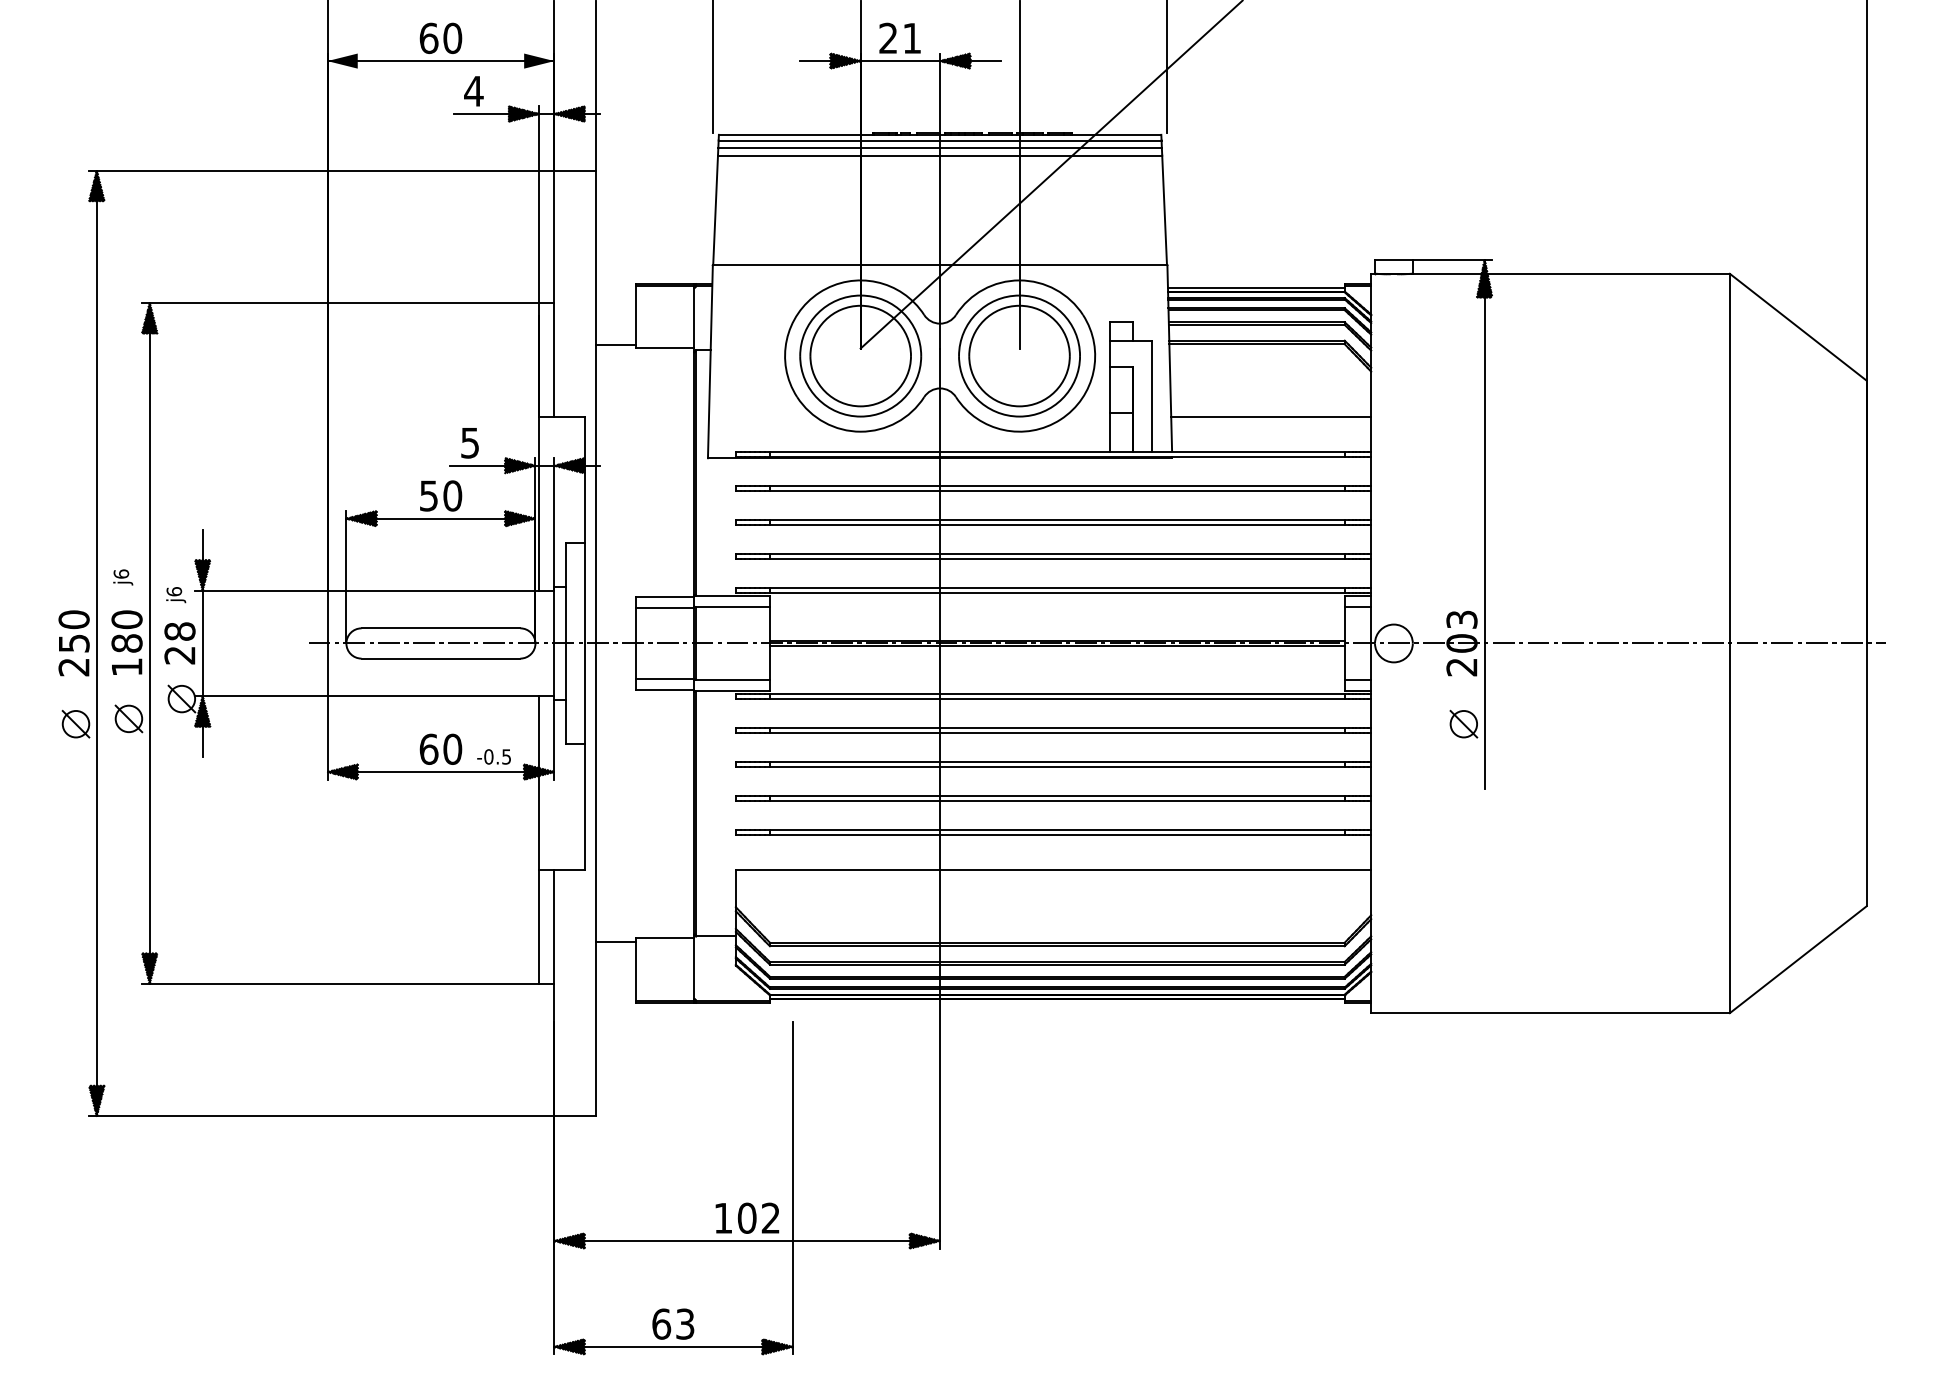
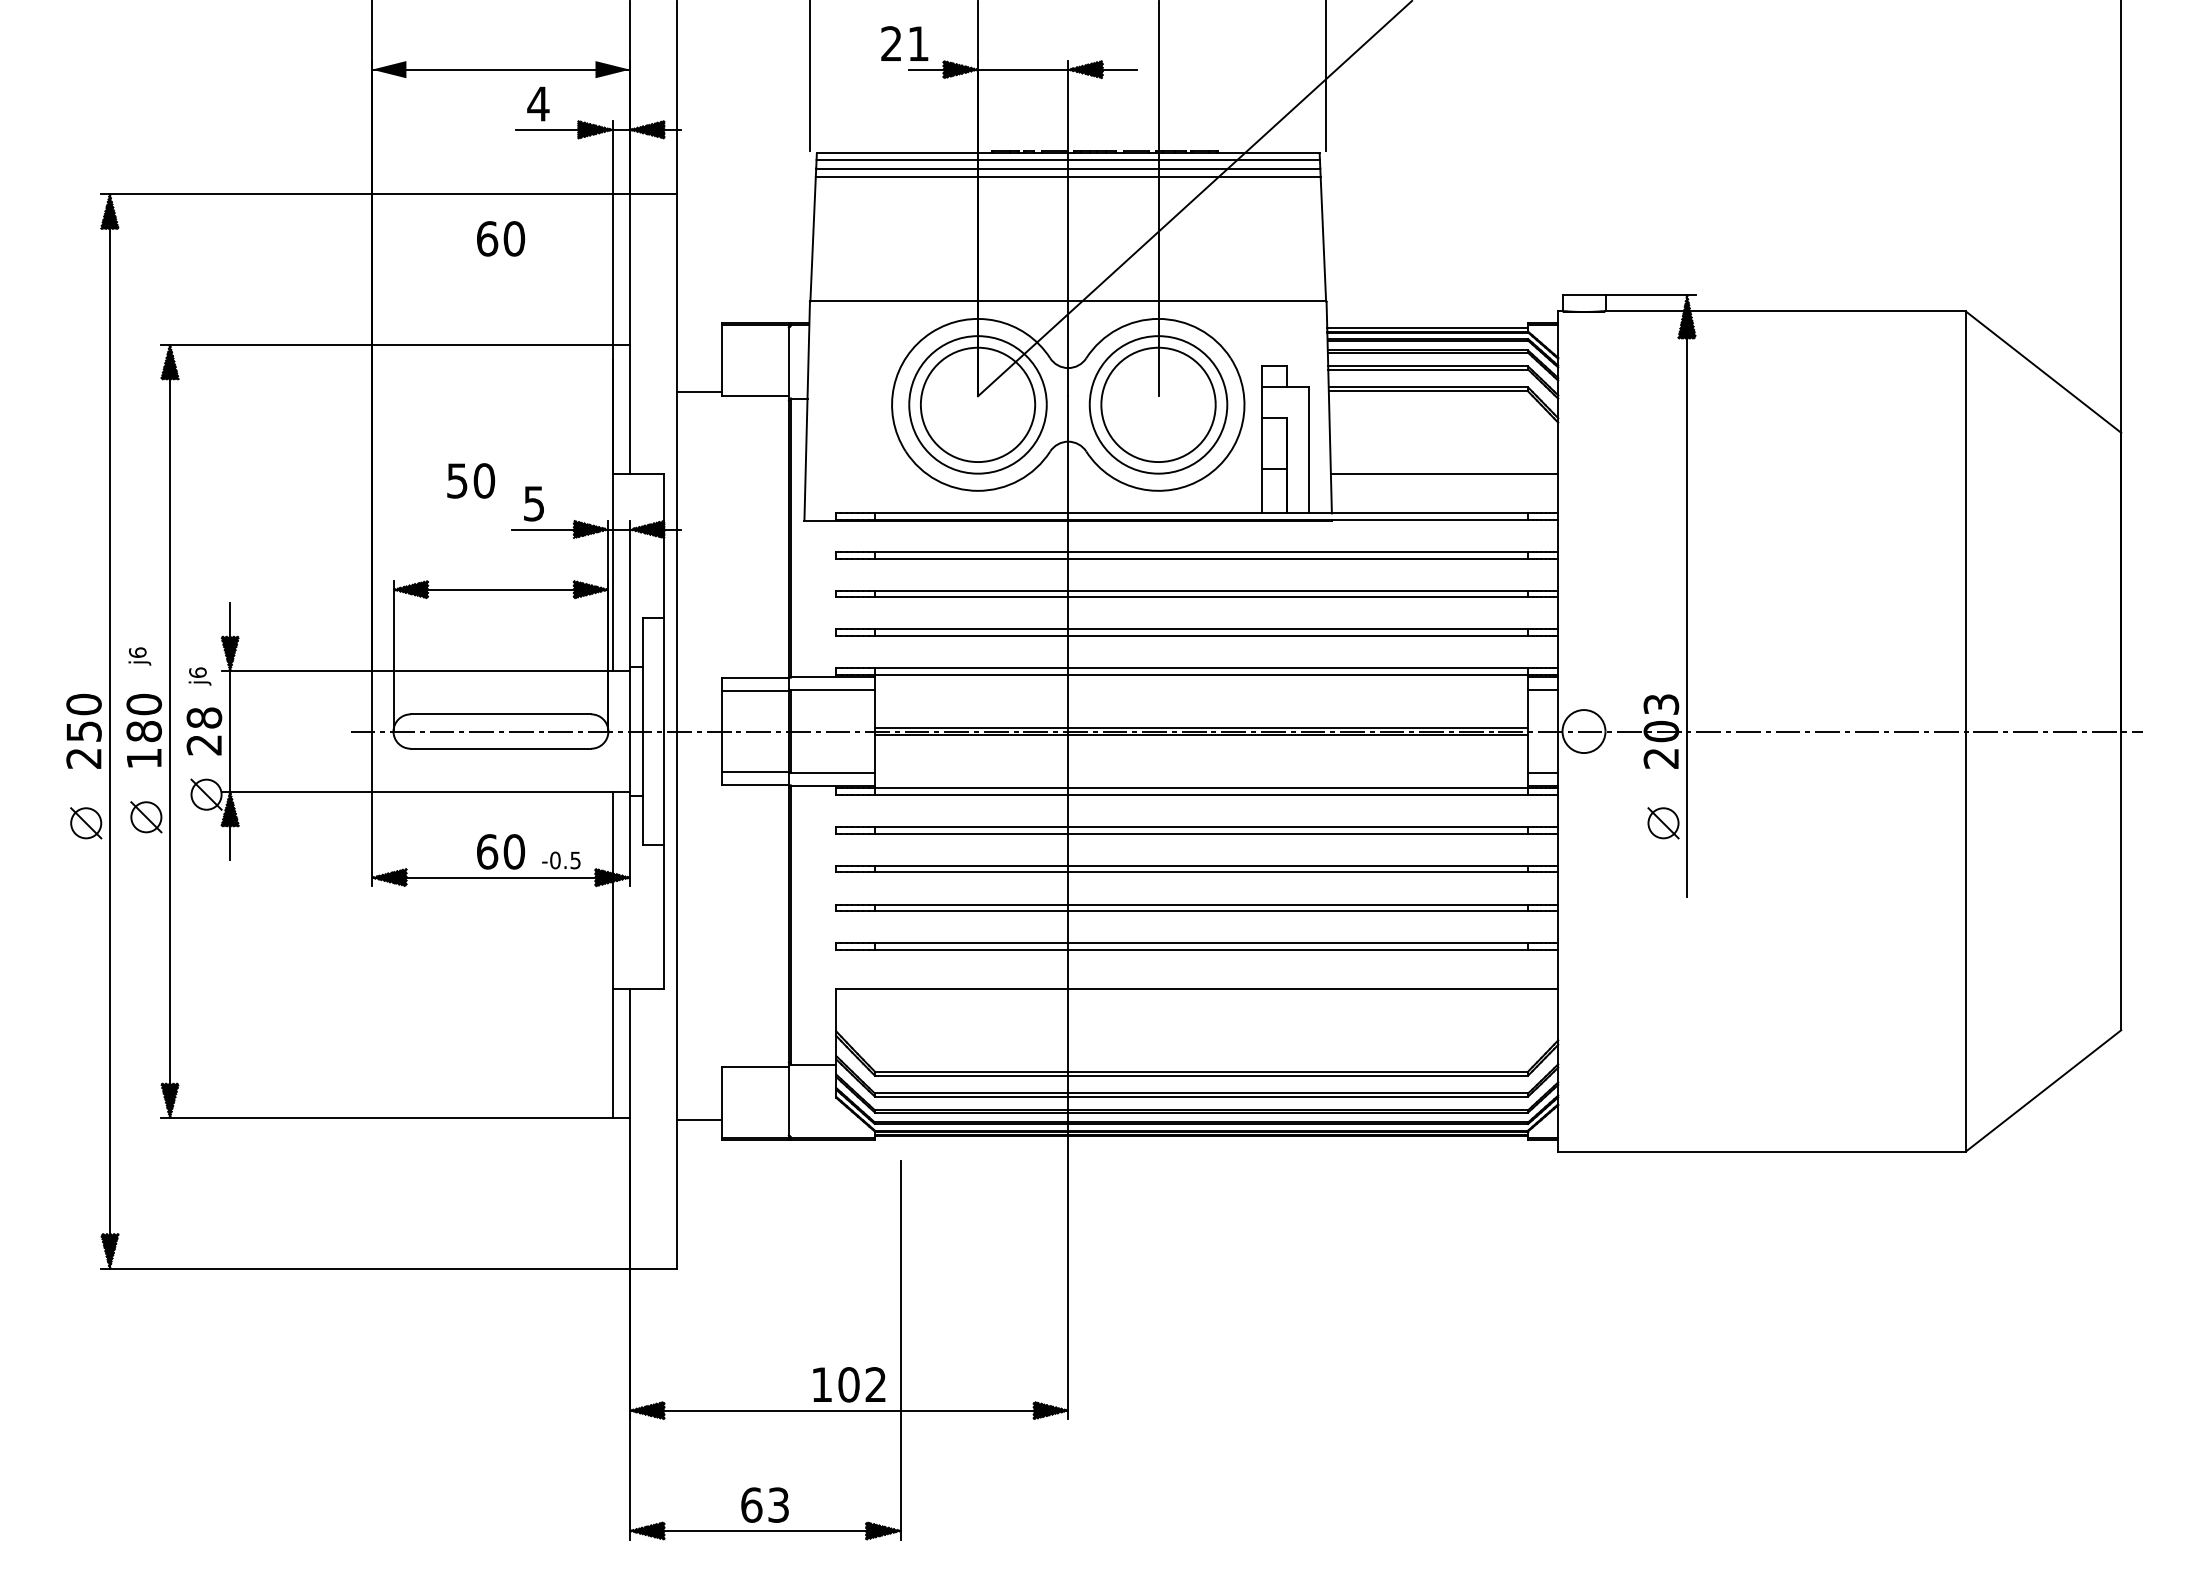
text: (441, 38) -> (501, 238), moved
text: (899, 38) -> (904, 43), moved
text: (441, 495) -> (471, 480), moved
line: (615, 942) -> (699, 1120), moved

